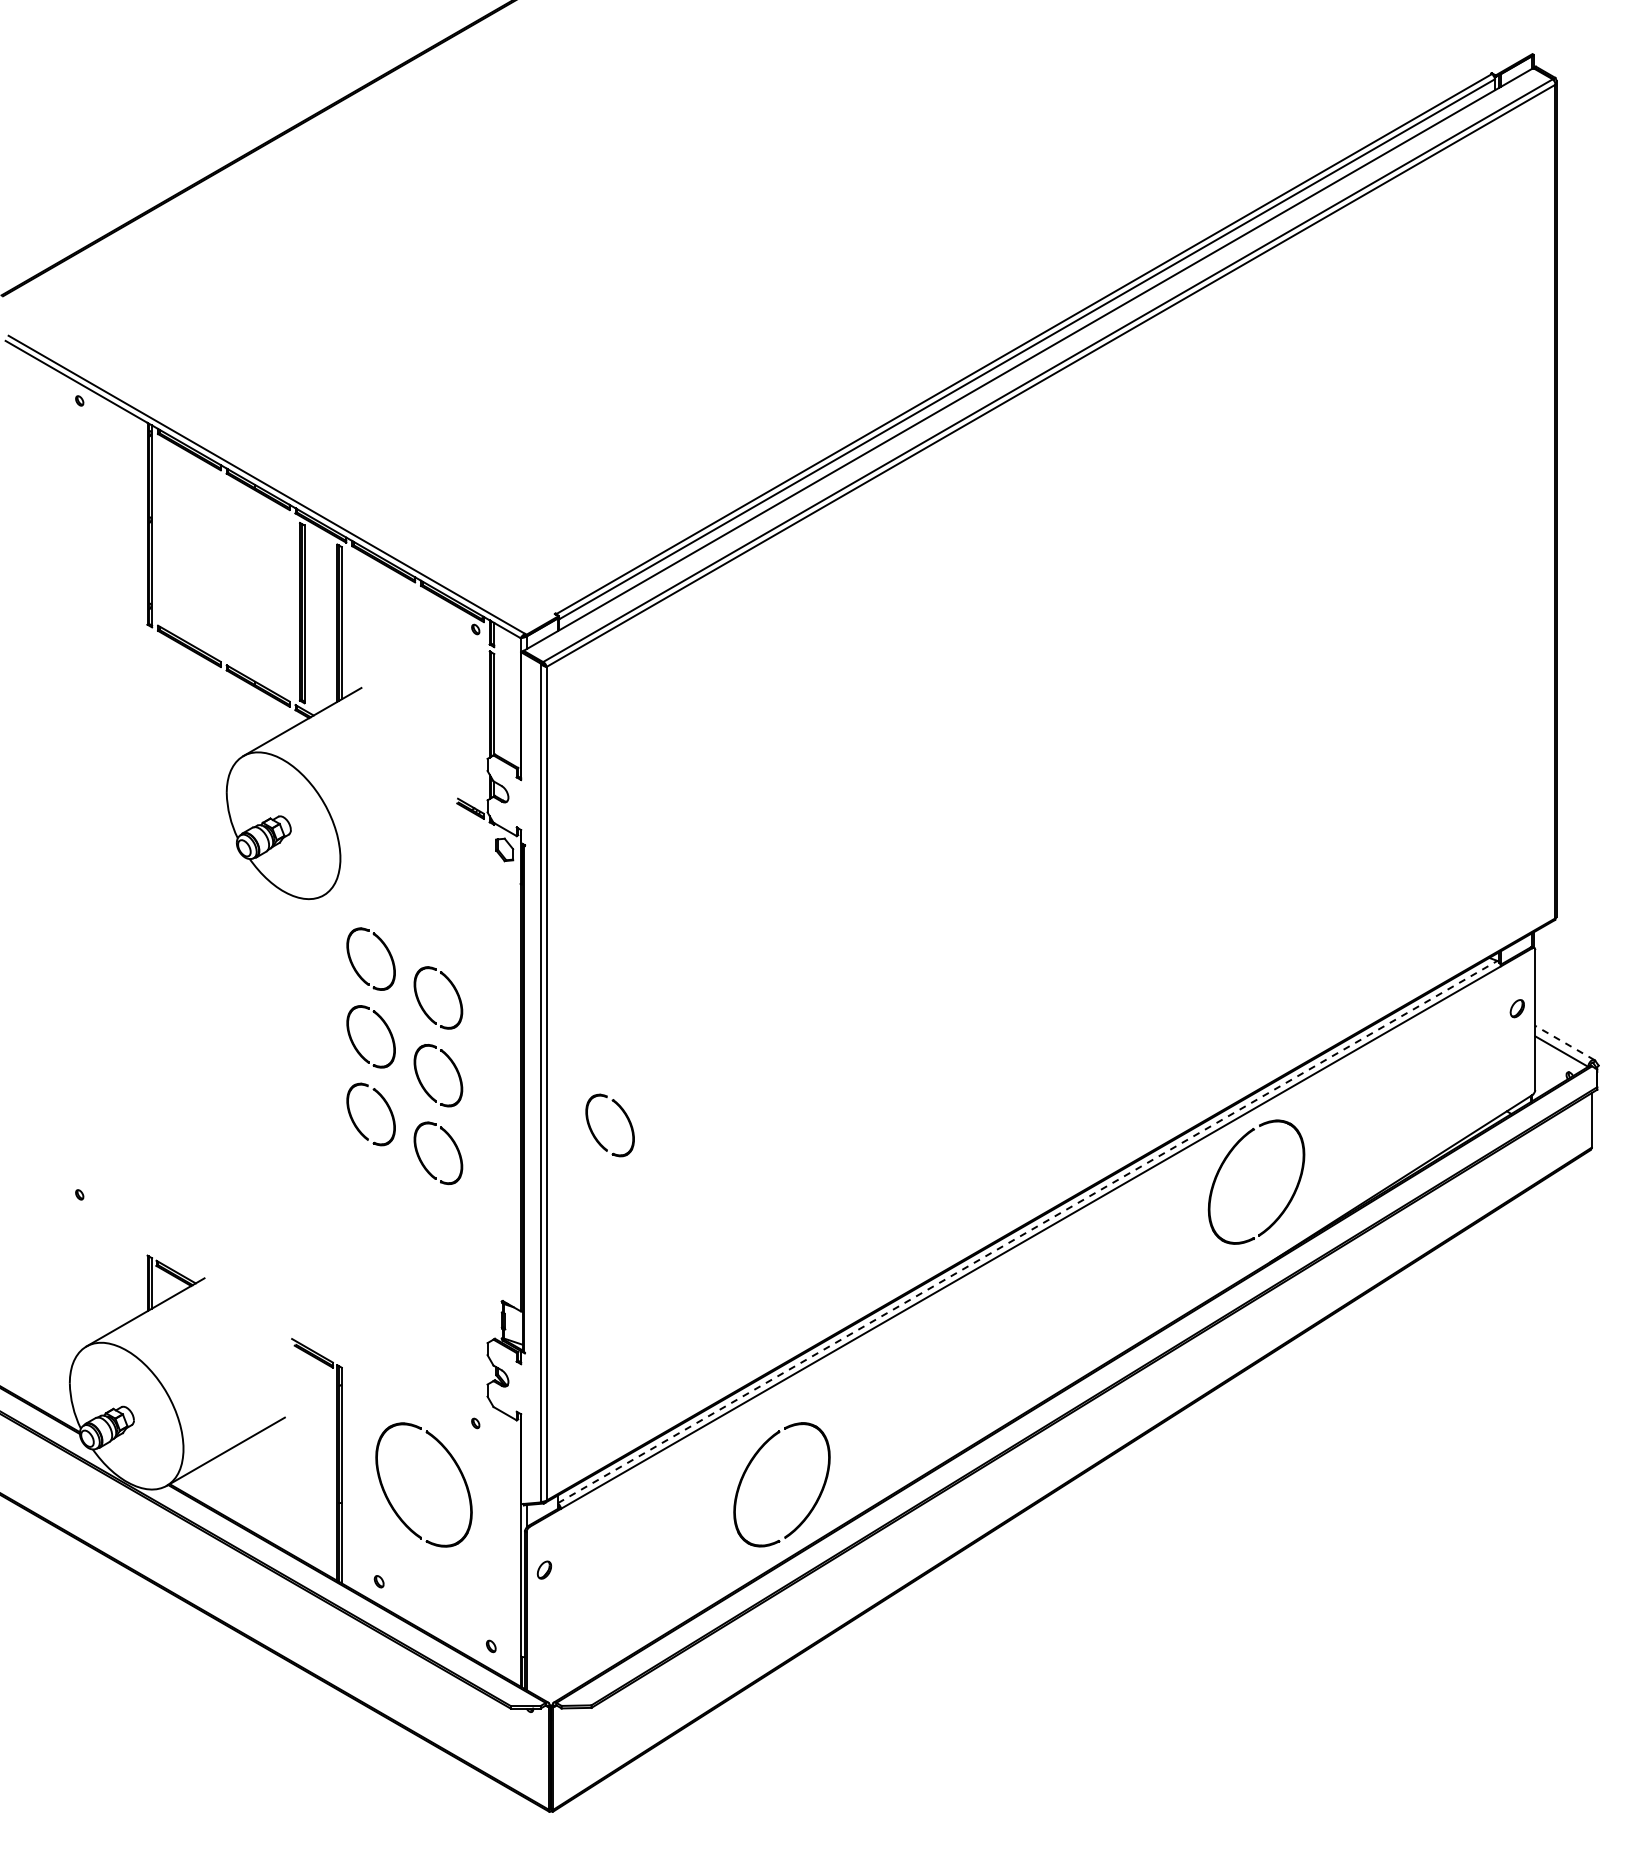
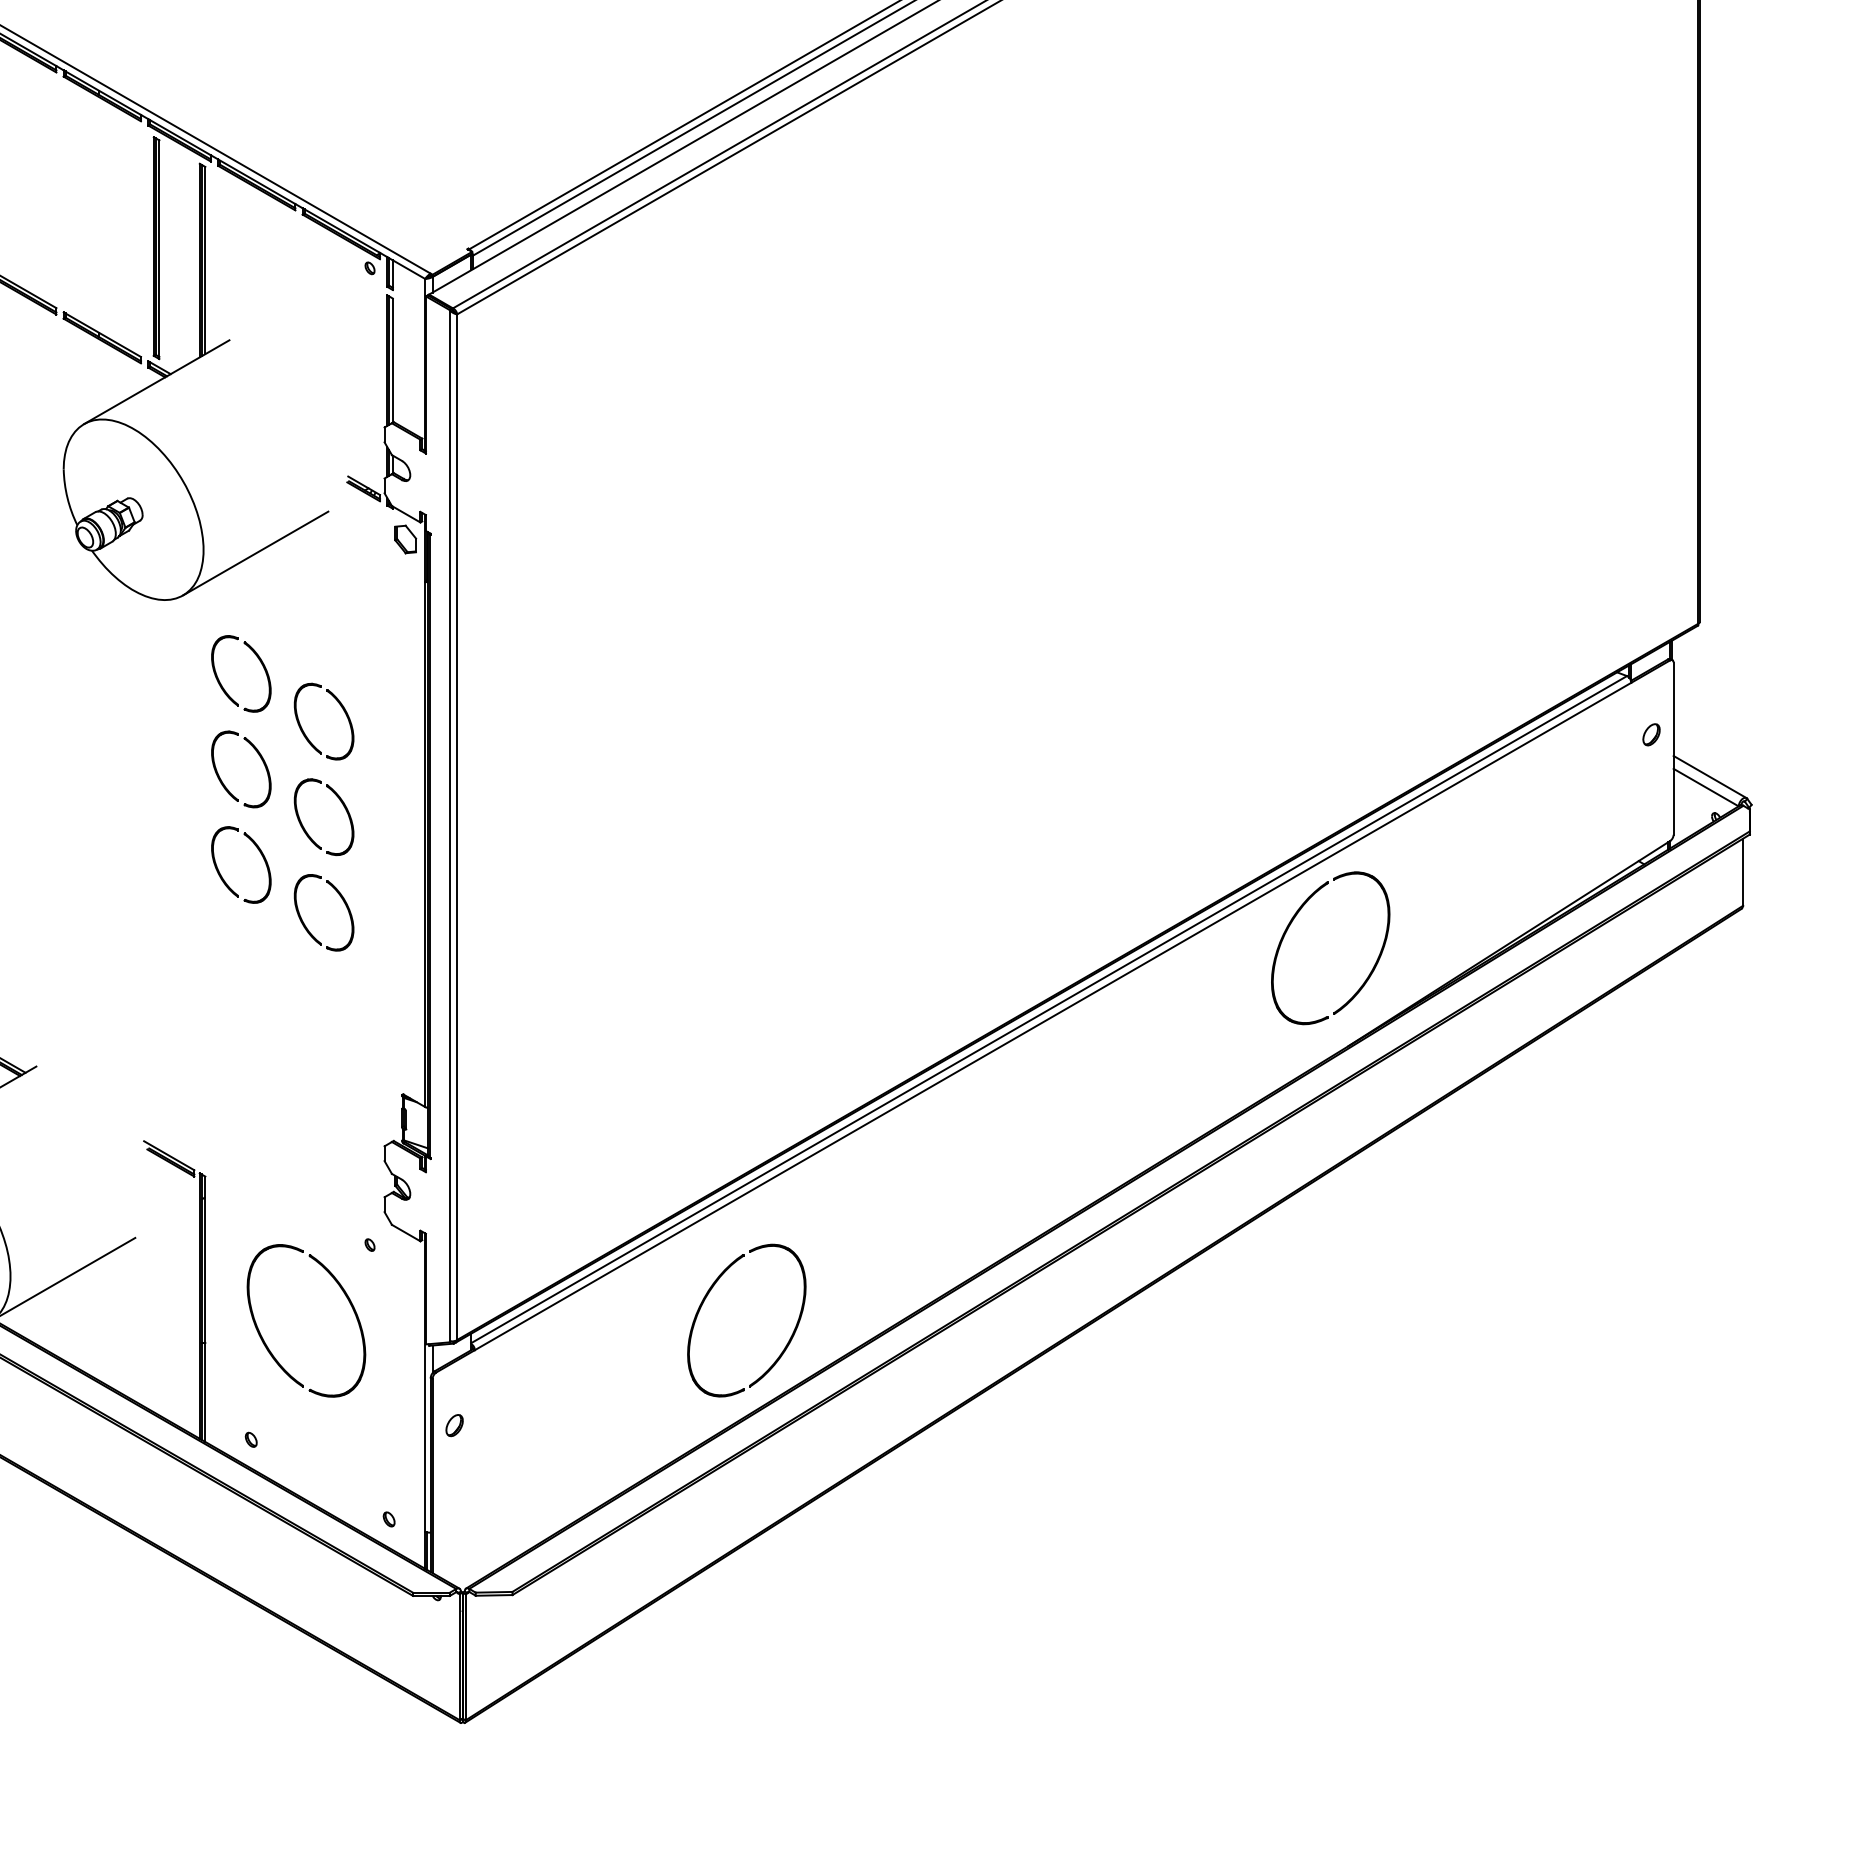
line: (382, 861) -> (255, 553), added
line: (1564, 1042) -> (1709, 776), dashed -> solid
part: (595, 1135) -> (517, 890), removed
line: (1028, 1231) -> (1050, 1008), dashed -> solid

